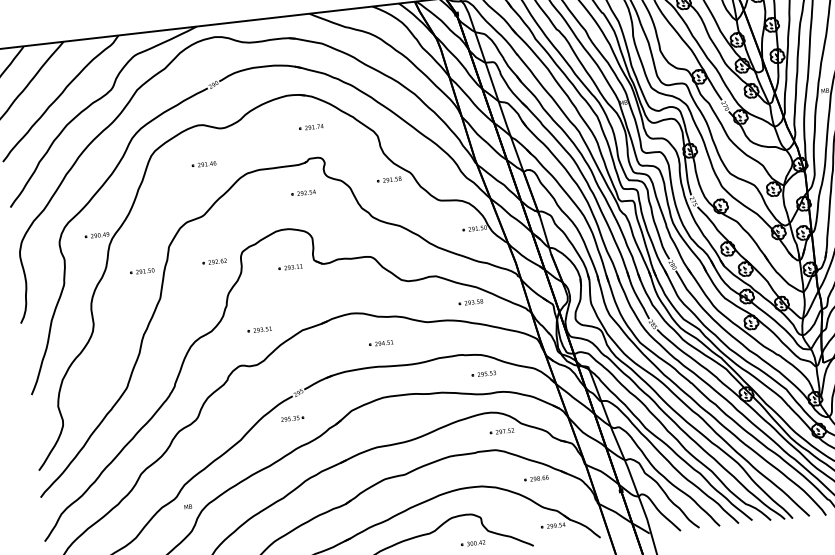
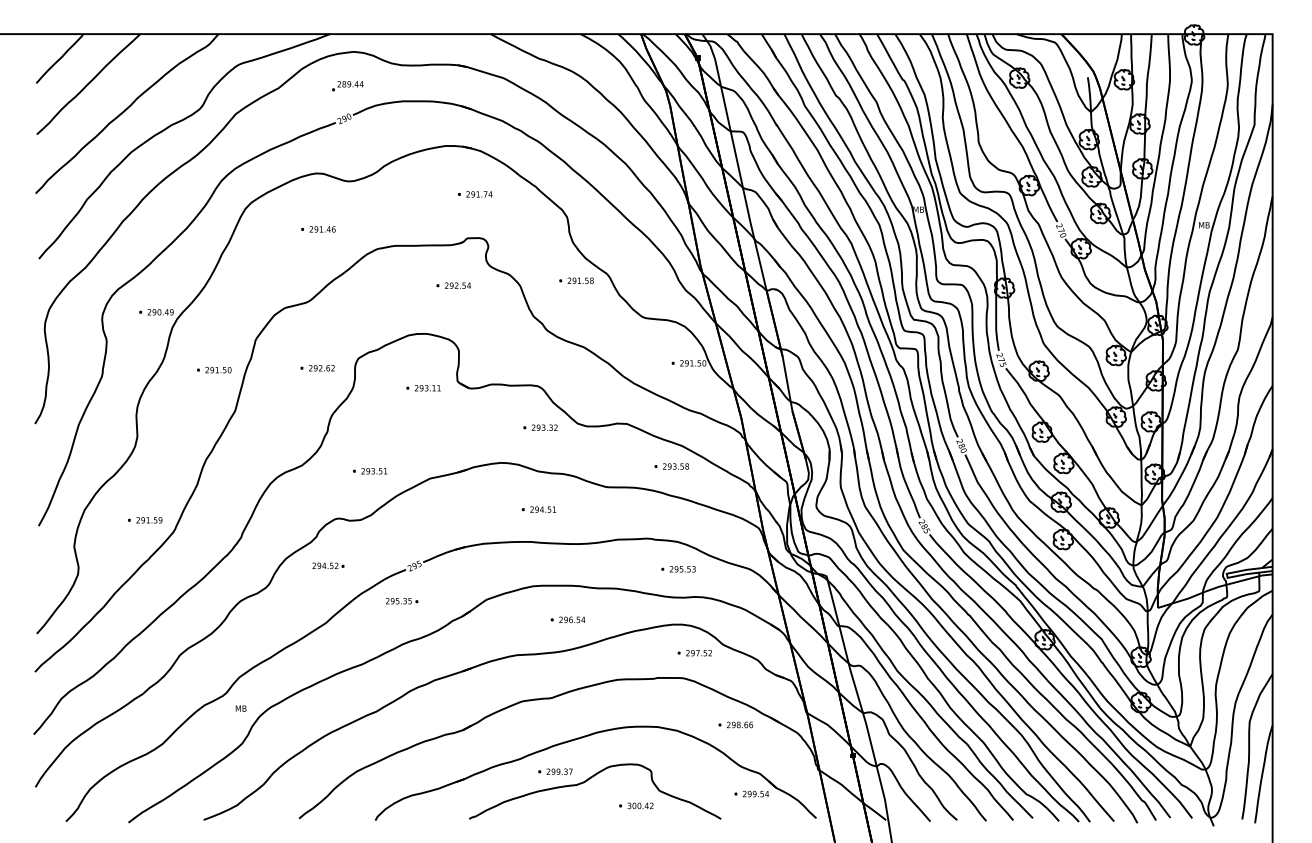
part: (213, 61) -> (347, 86), added
part: (375, 285) -> (540, 427), added
part: (106, 382) -> (145, 520), added
part: (238, 399) -> (328, 565), added
part: (410, 418) -> (567, 619), added
part: (413, 525) -> (555, 771), added

